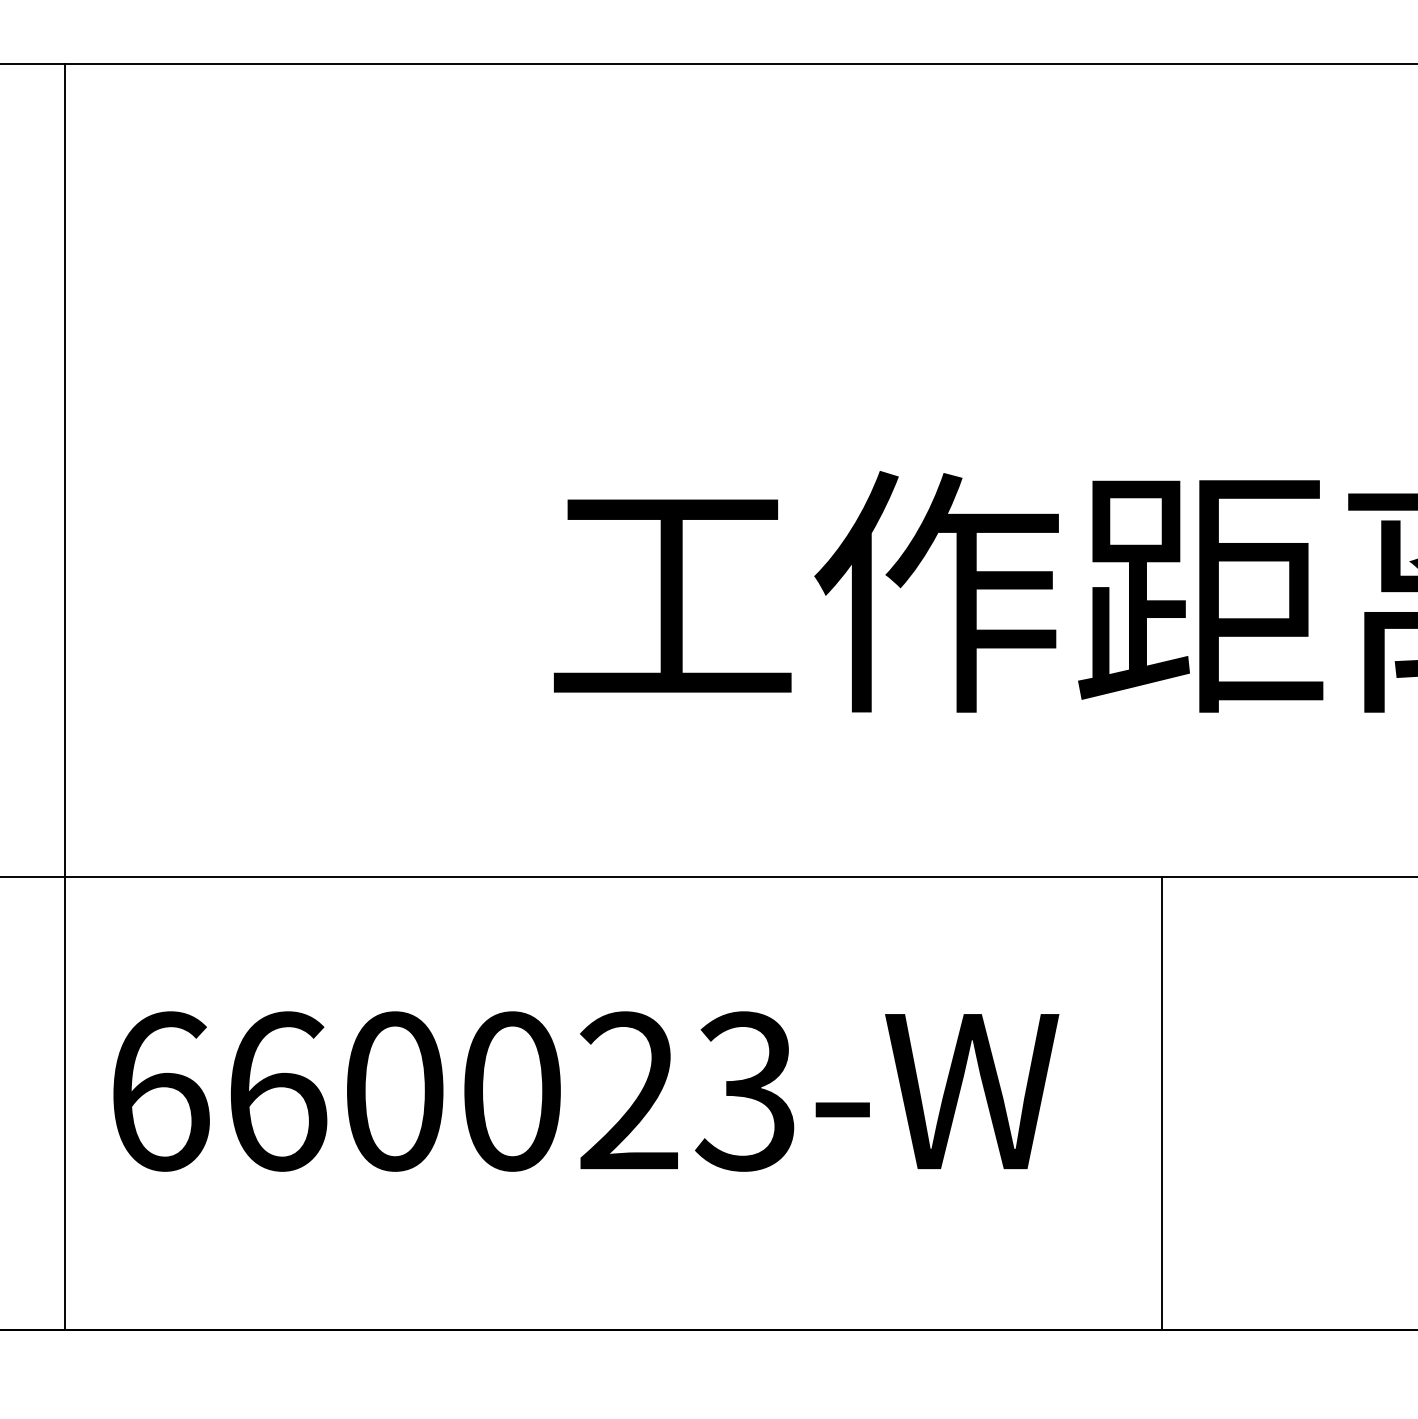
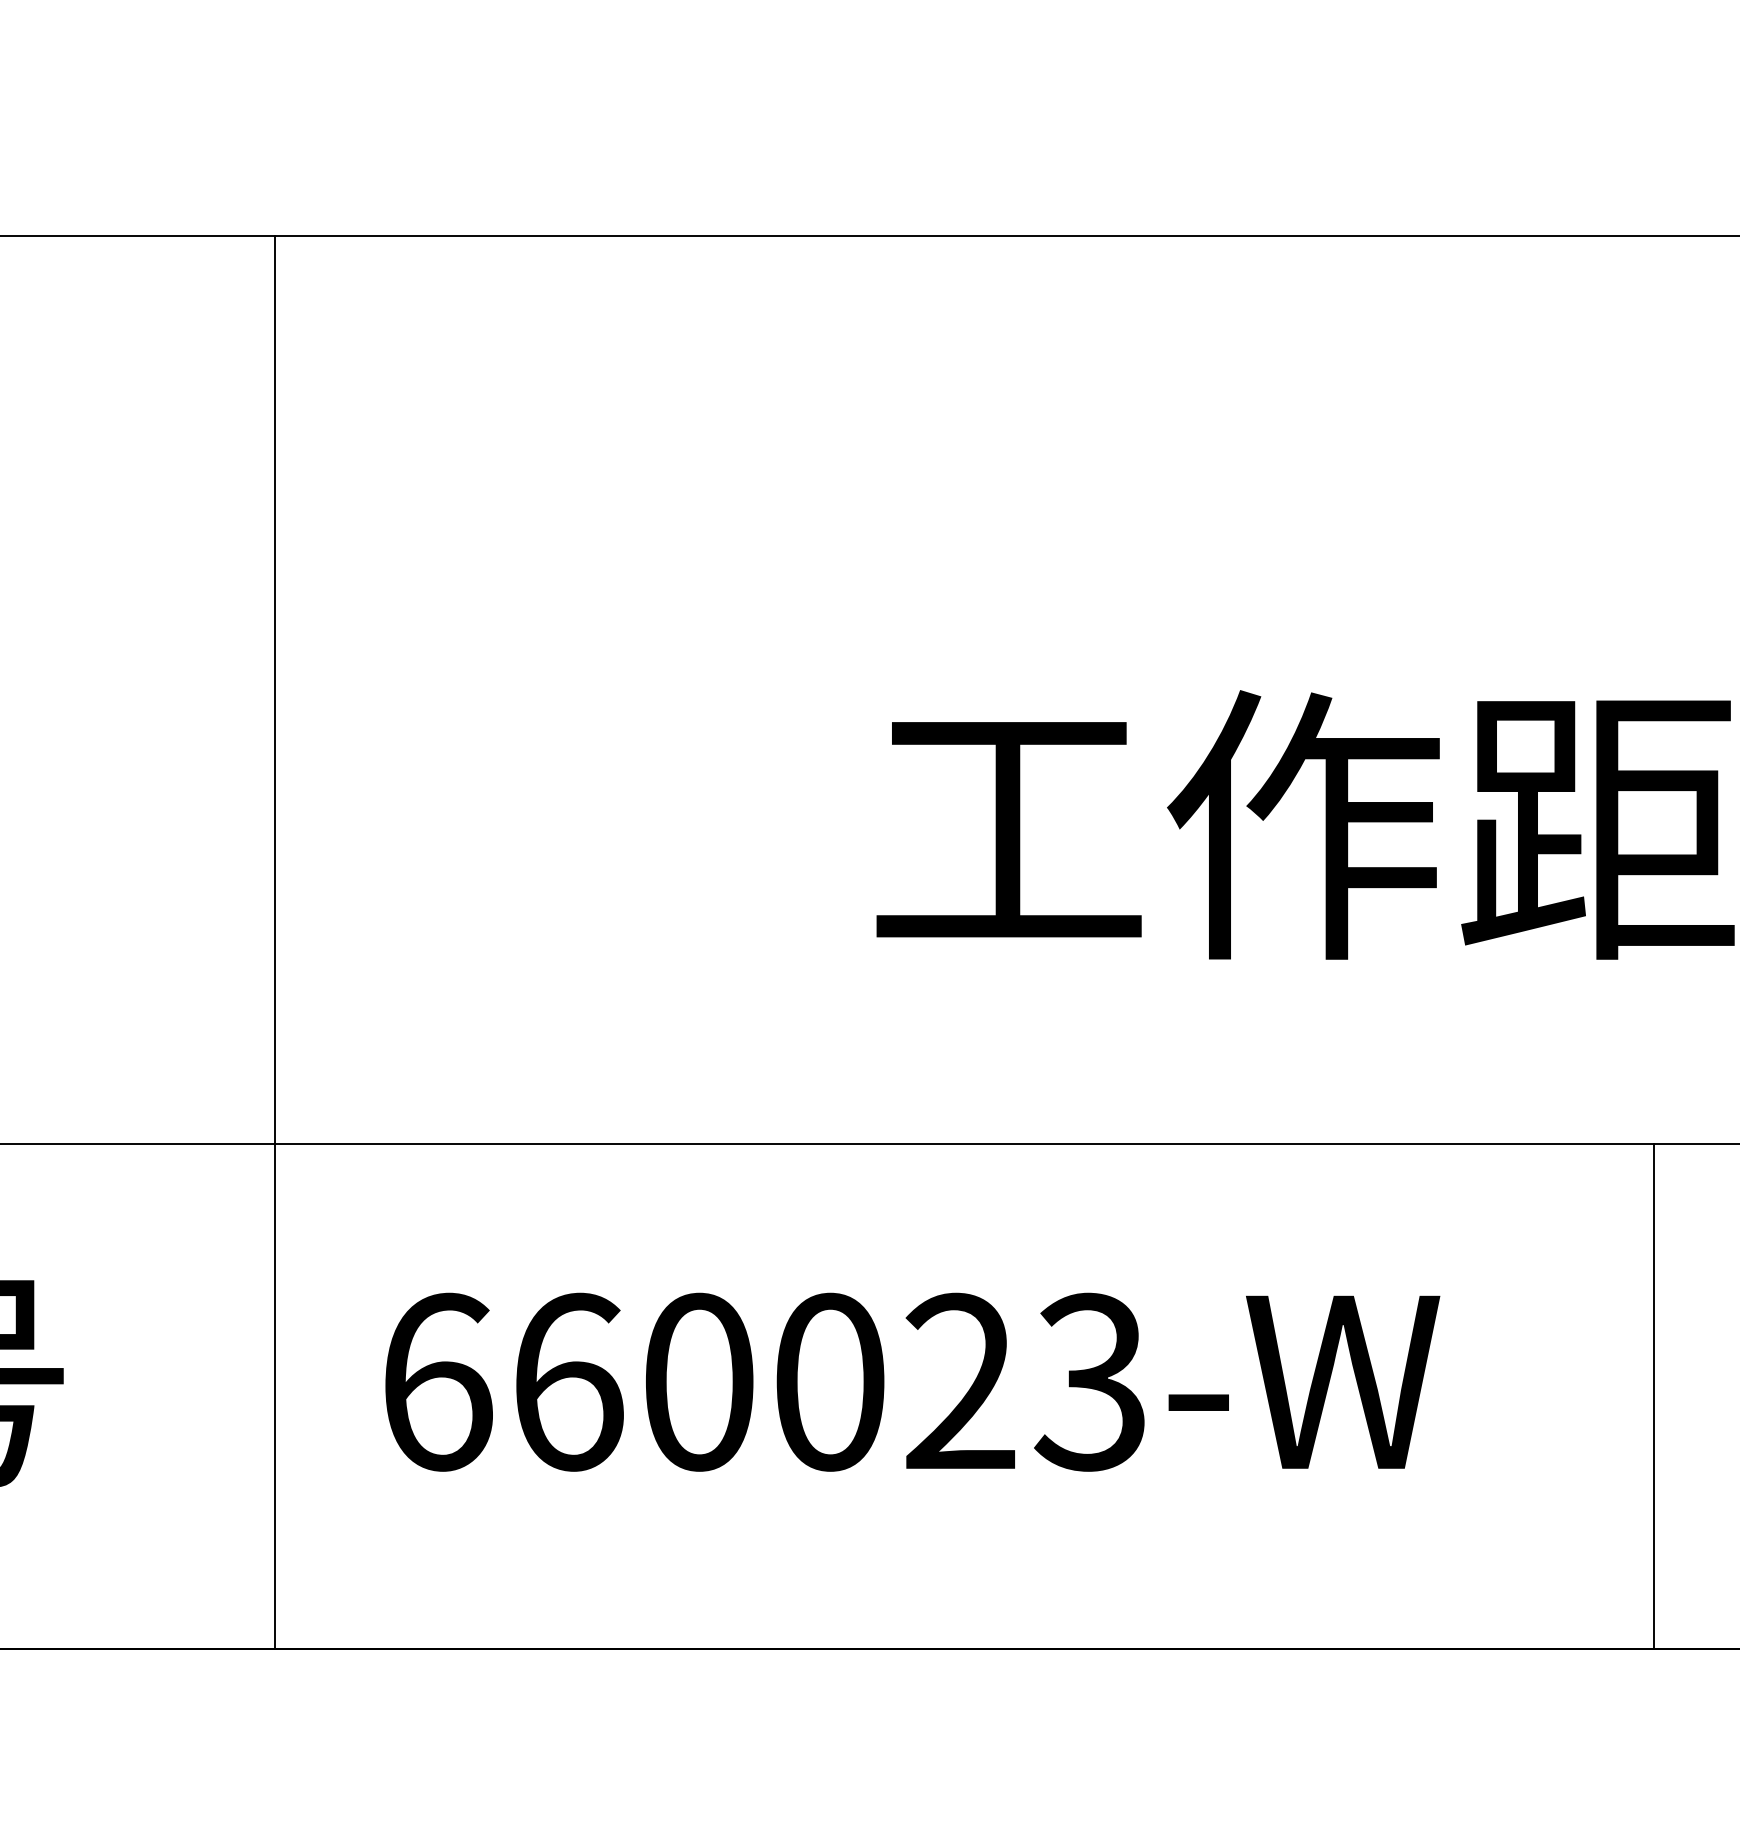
line: (65, 697) -> (275, 942), moved
line: (1162, 1103) -> (1654, 1395), moved

